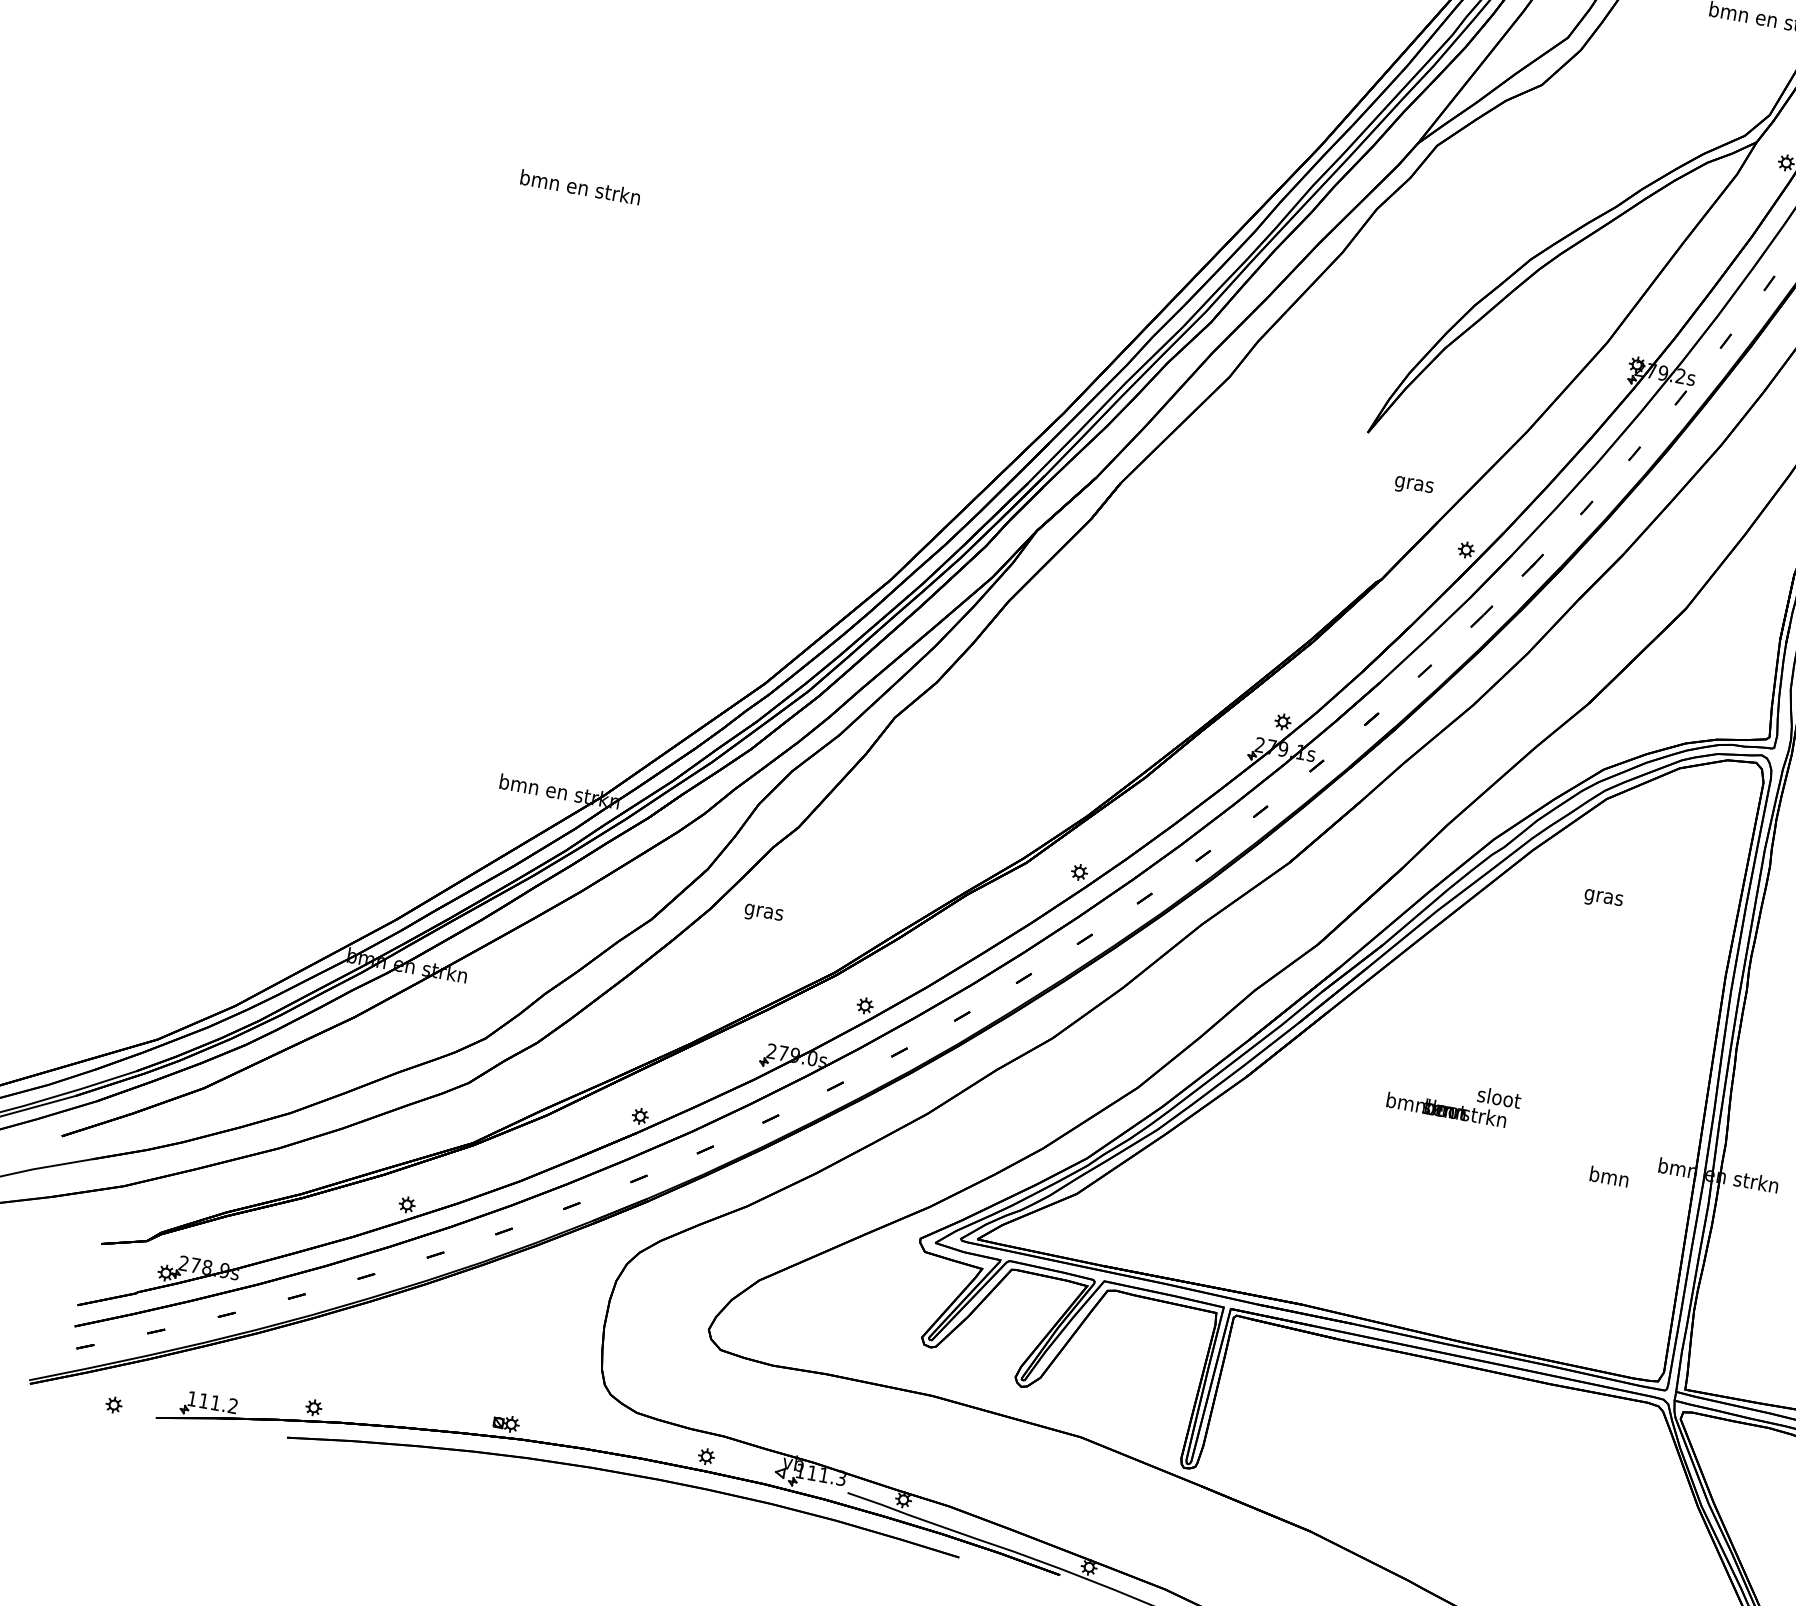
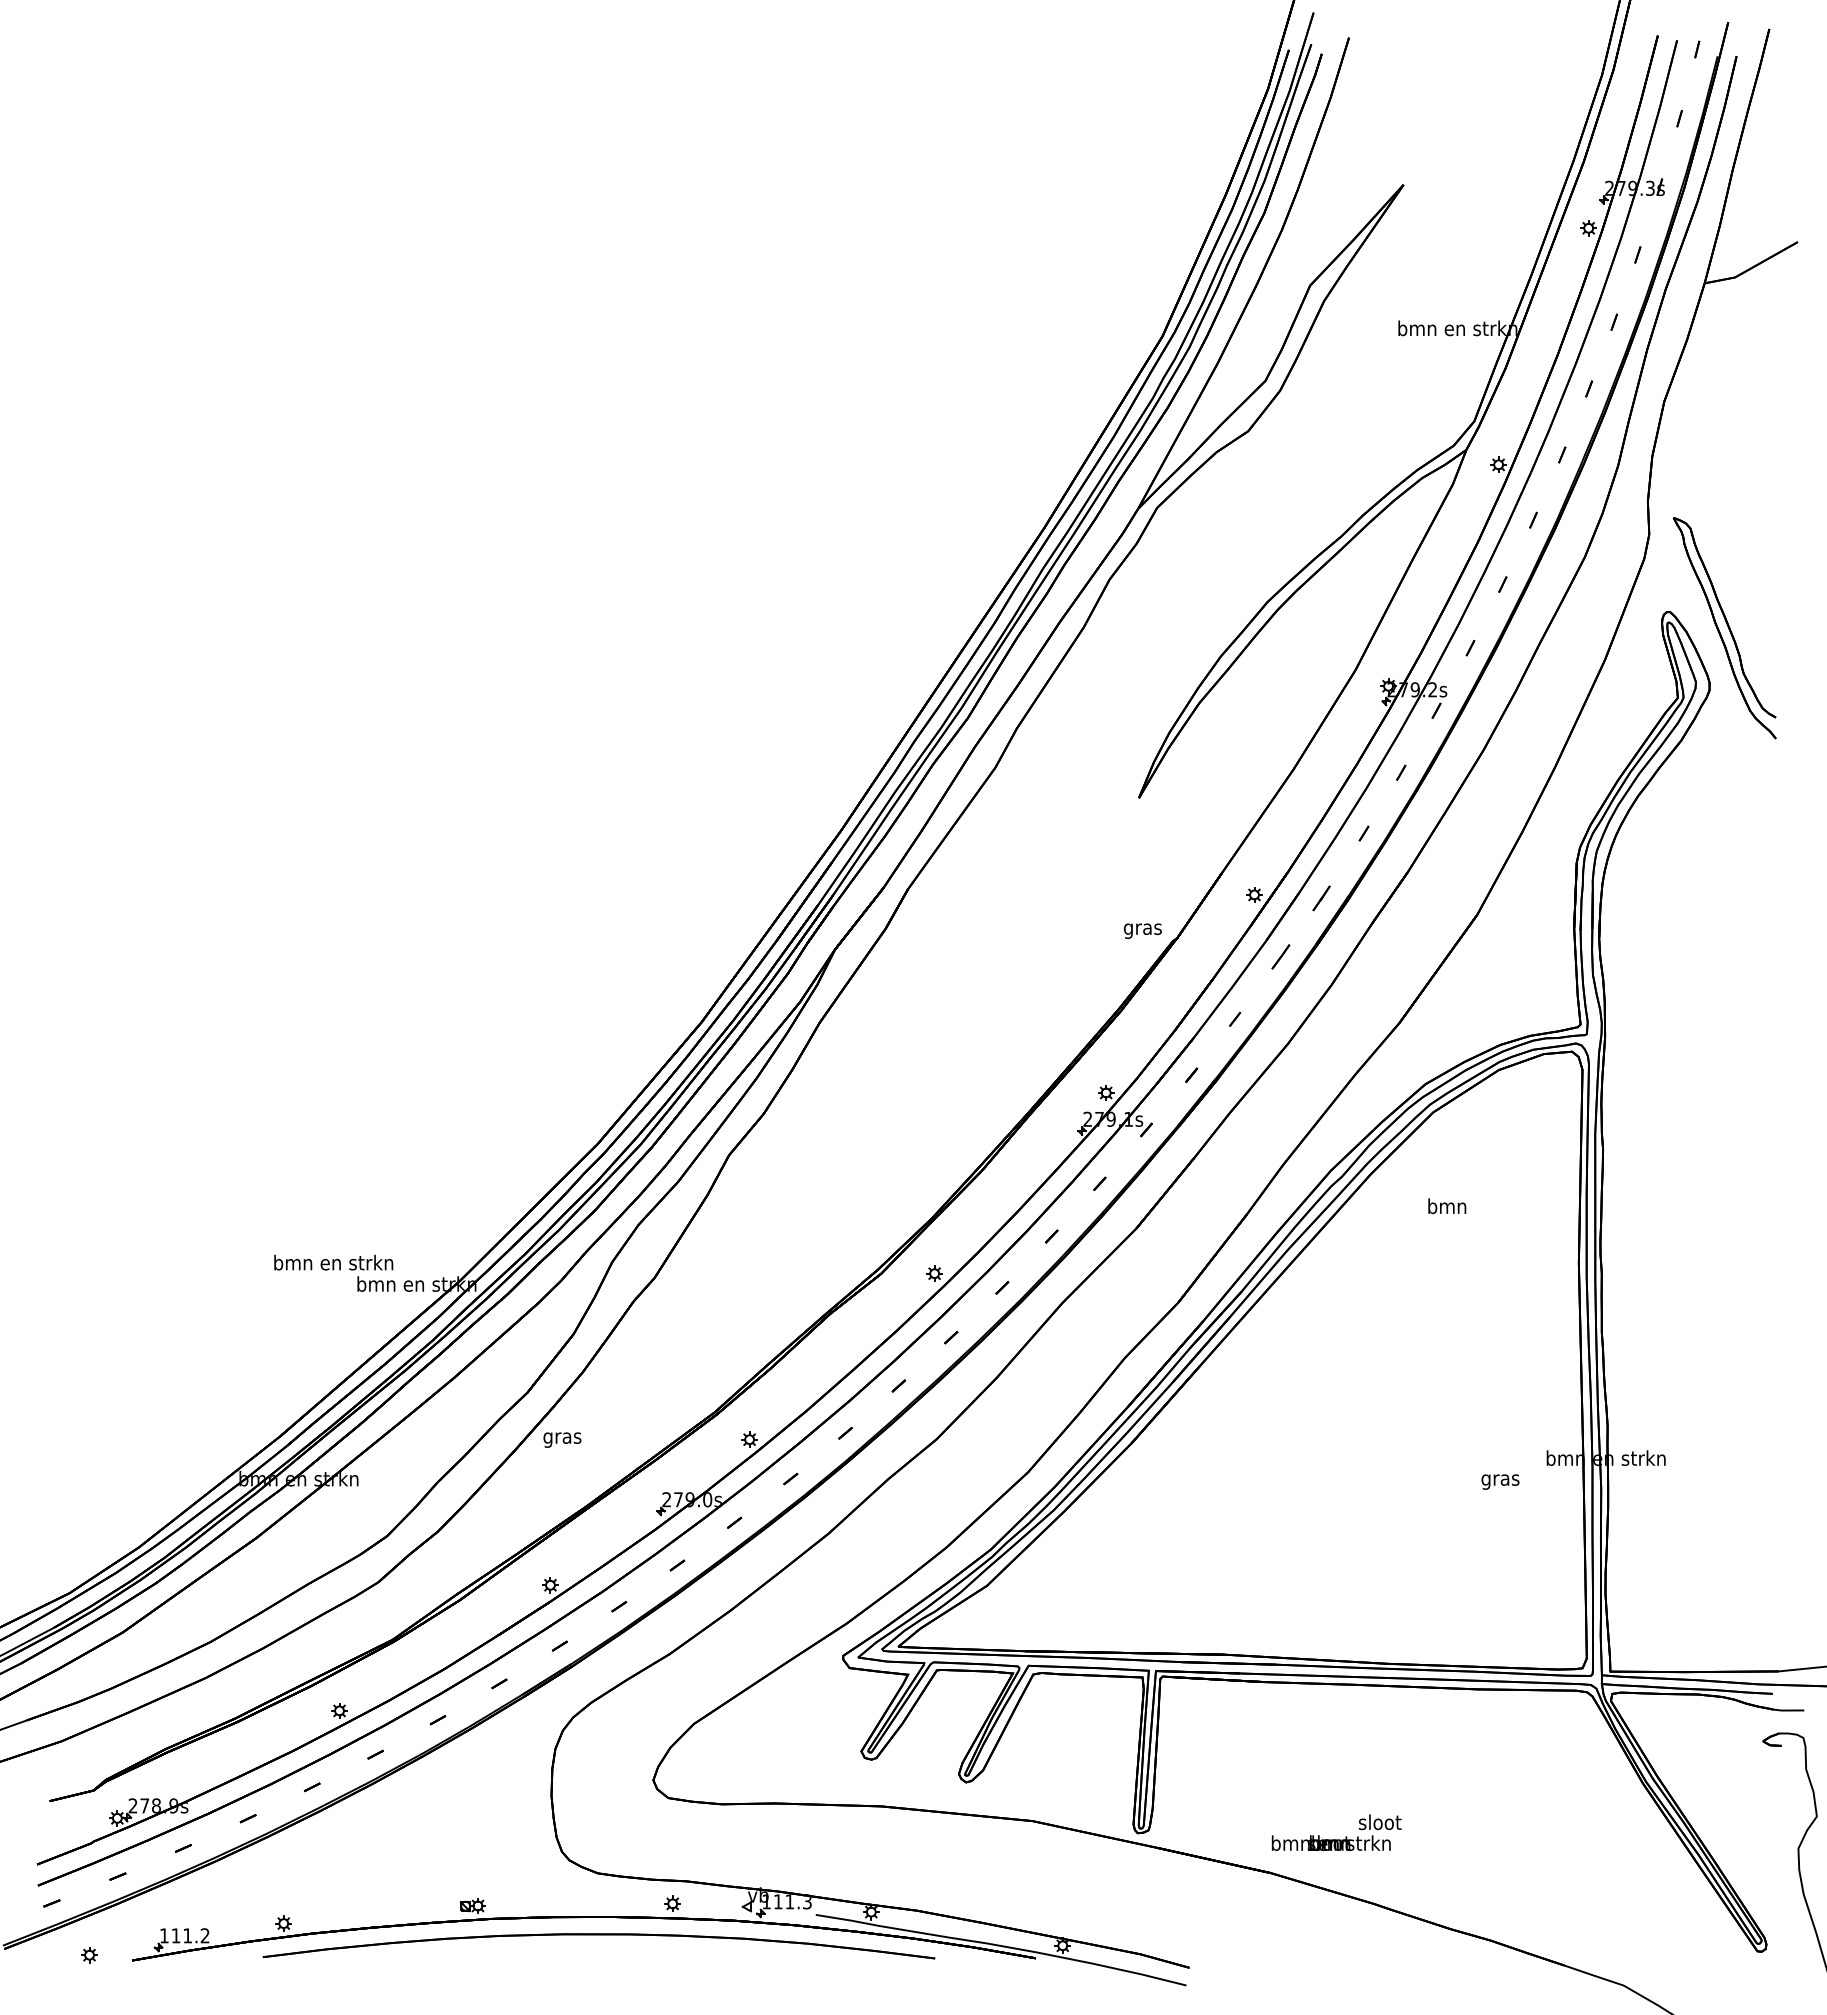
text: (580, 187) -> (333, 1262), moved
text: (1413, 485) -> (1142, 930), moved
text: (1604, 897) -> (1447, 1208), gras -> bmn
text: (763, 913) -> (562, 1439), moved
text: (1453, 1100) -> (1336, 1832), moved
text: (1609, 1178) -> (1500, 1479), bmn -> gras

